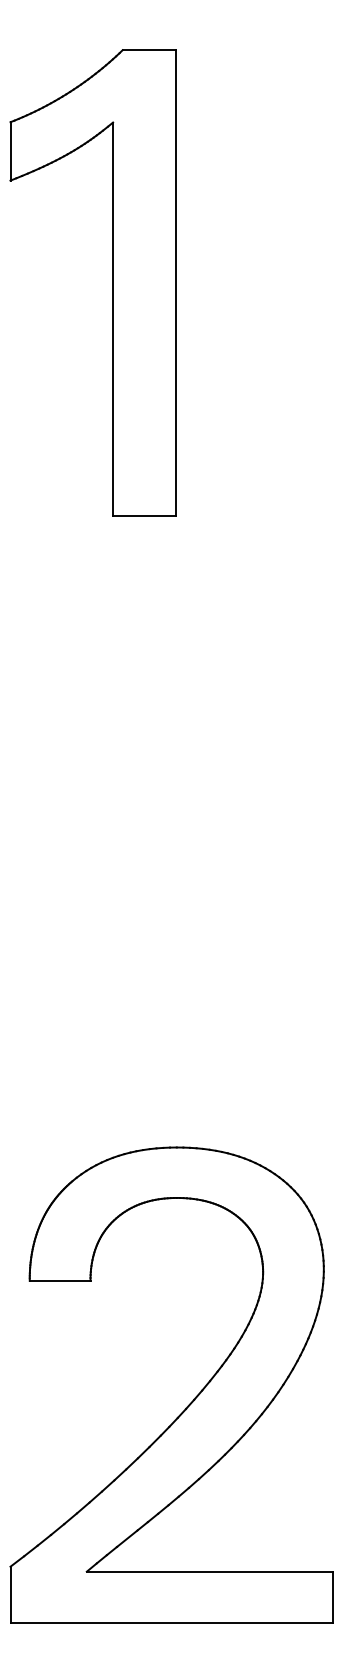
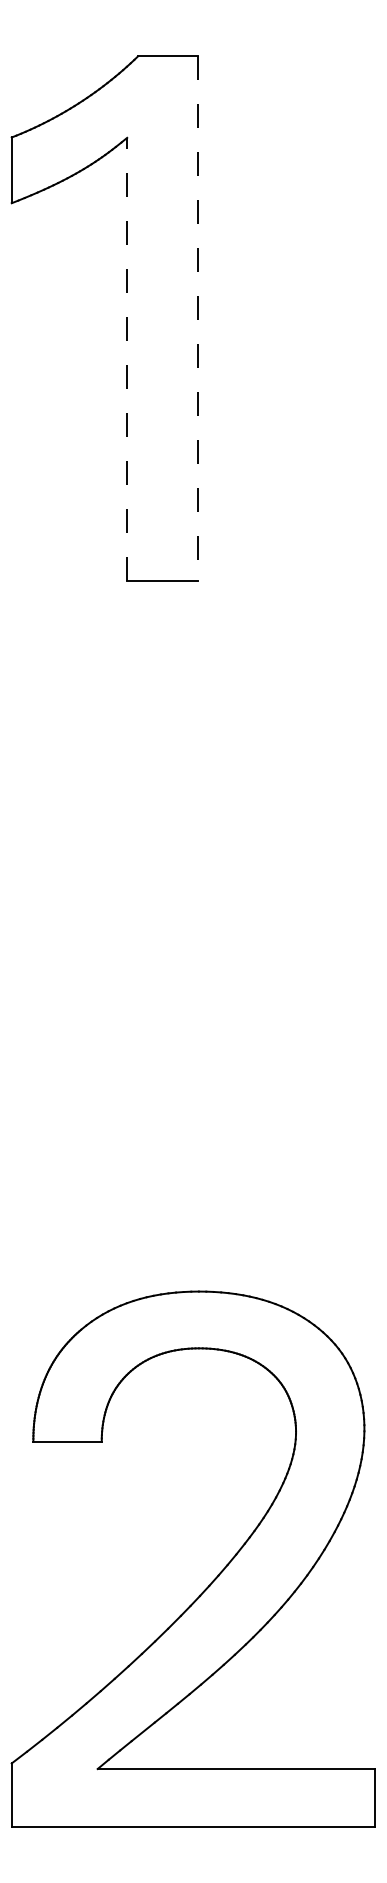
line: (175, 283) -> (197, 319), solid -> dashed
line: (113, 319) -> (127, 359), solid -> dashed

